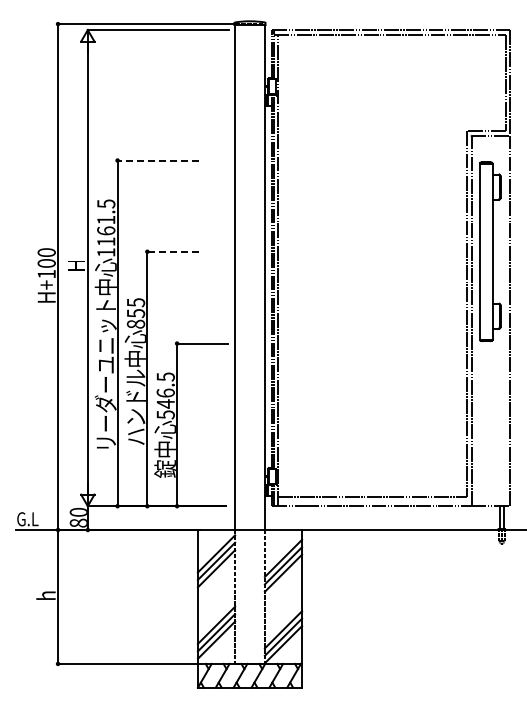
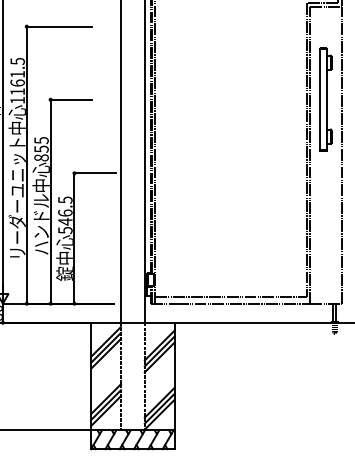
line: (157, 160) -> (58, 26), dashed -> solid
line: (172, 251) -> (70, 99), dashed -> solid
part: (490, 251) -> (325, 99), size x0.71

